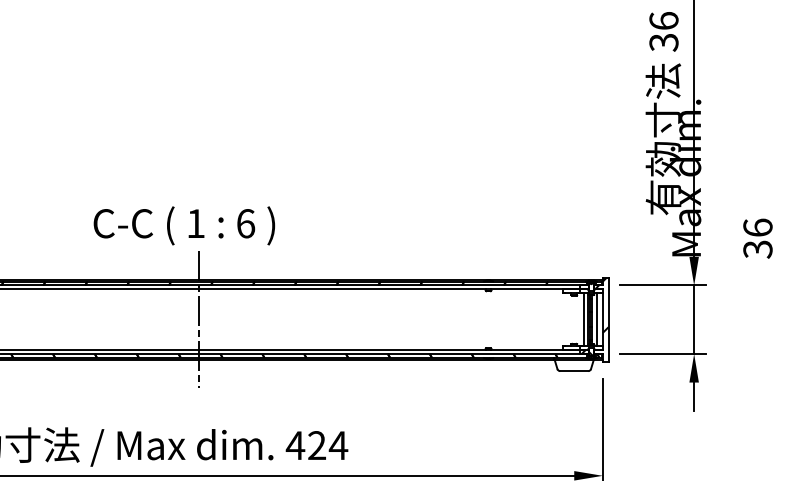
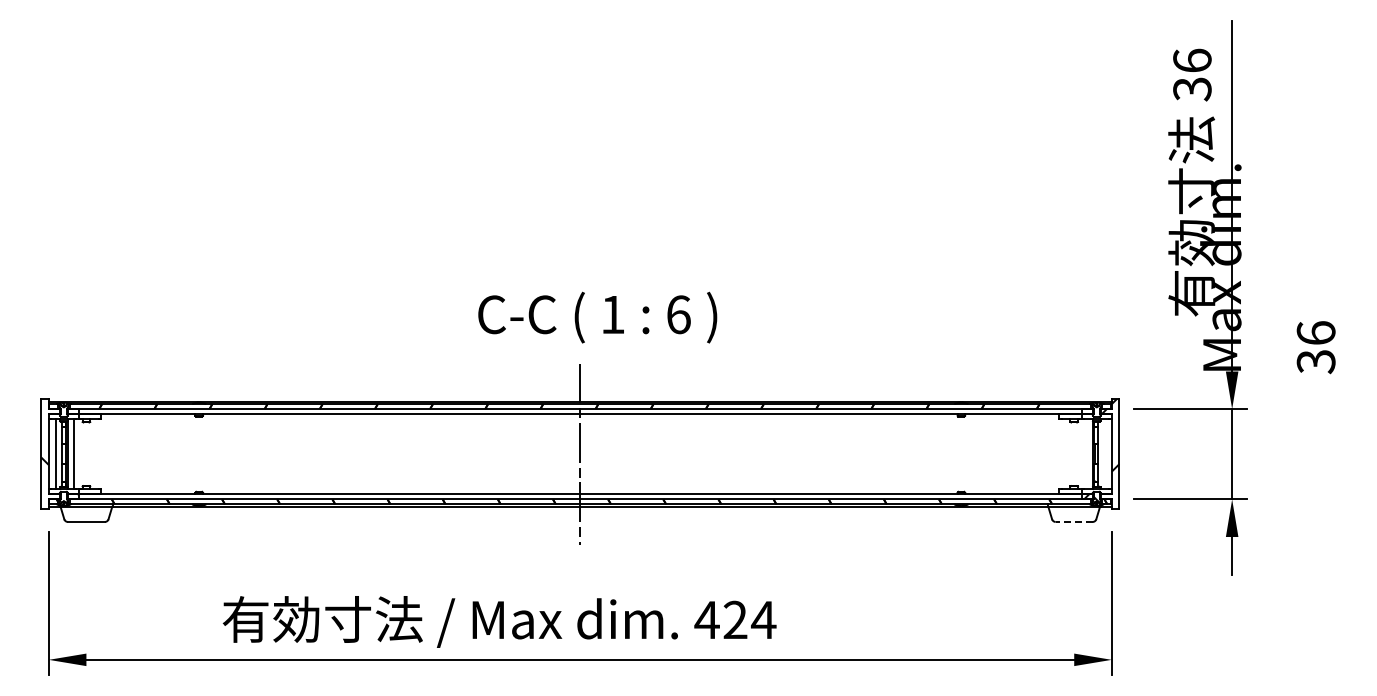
text: (184, 225) -> (597, 317), moved
line: (583, 319) -> (1086, 454), removed
line: (597, 319) -> (1104, 454), removed
line: (574, 370) -> (1074, 521), solid -> dashed

